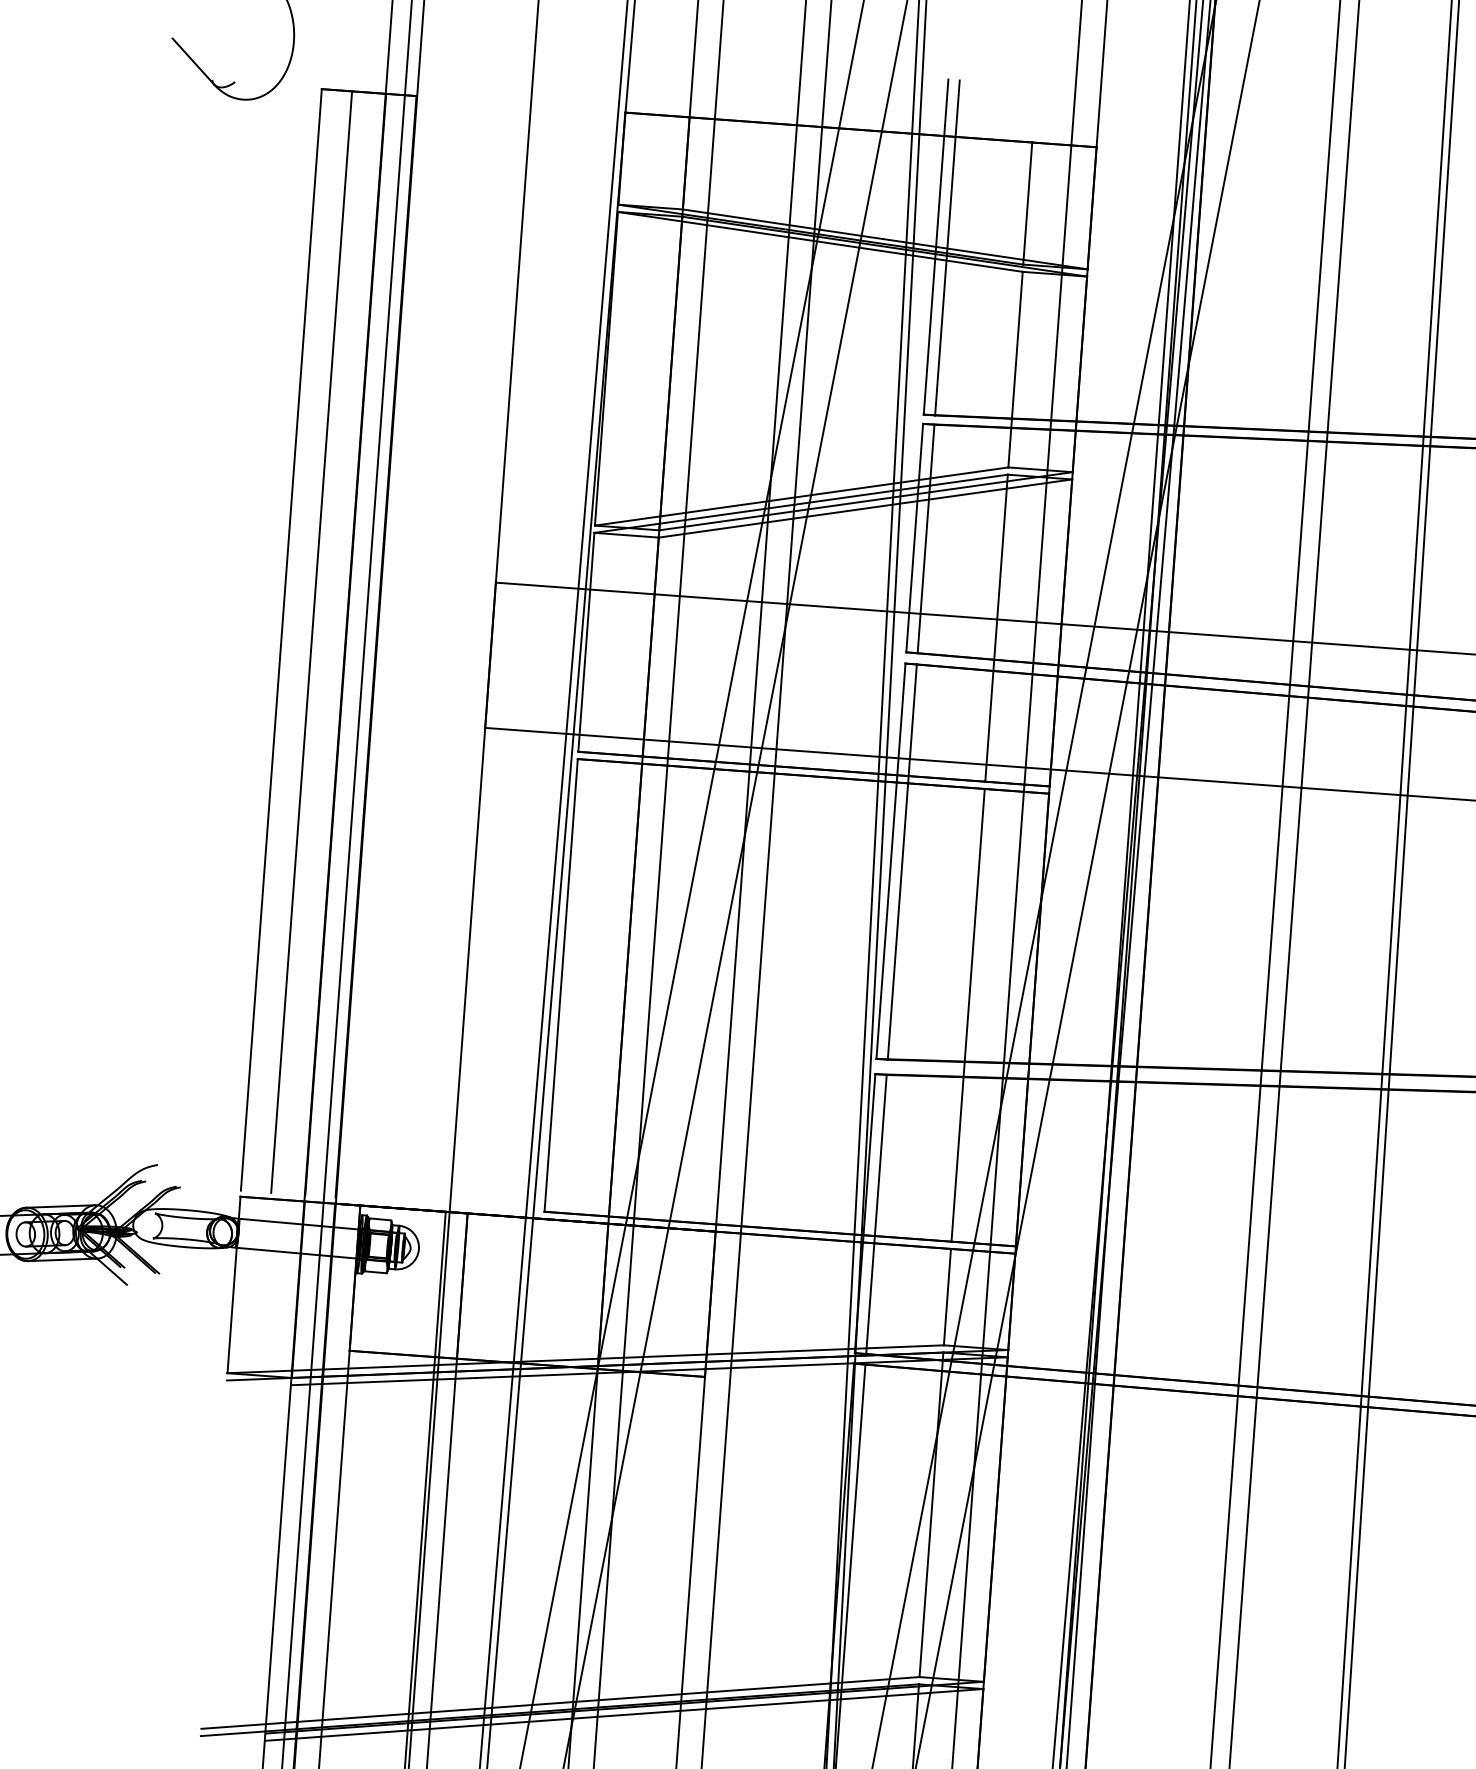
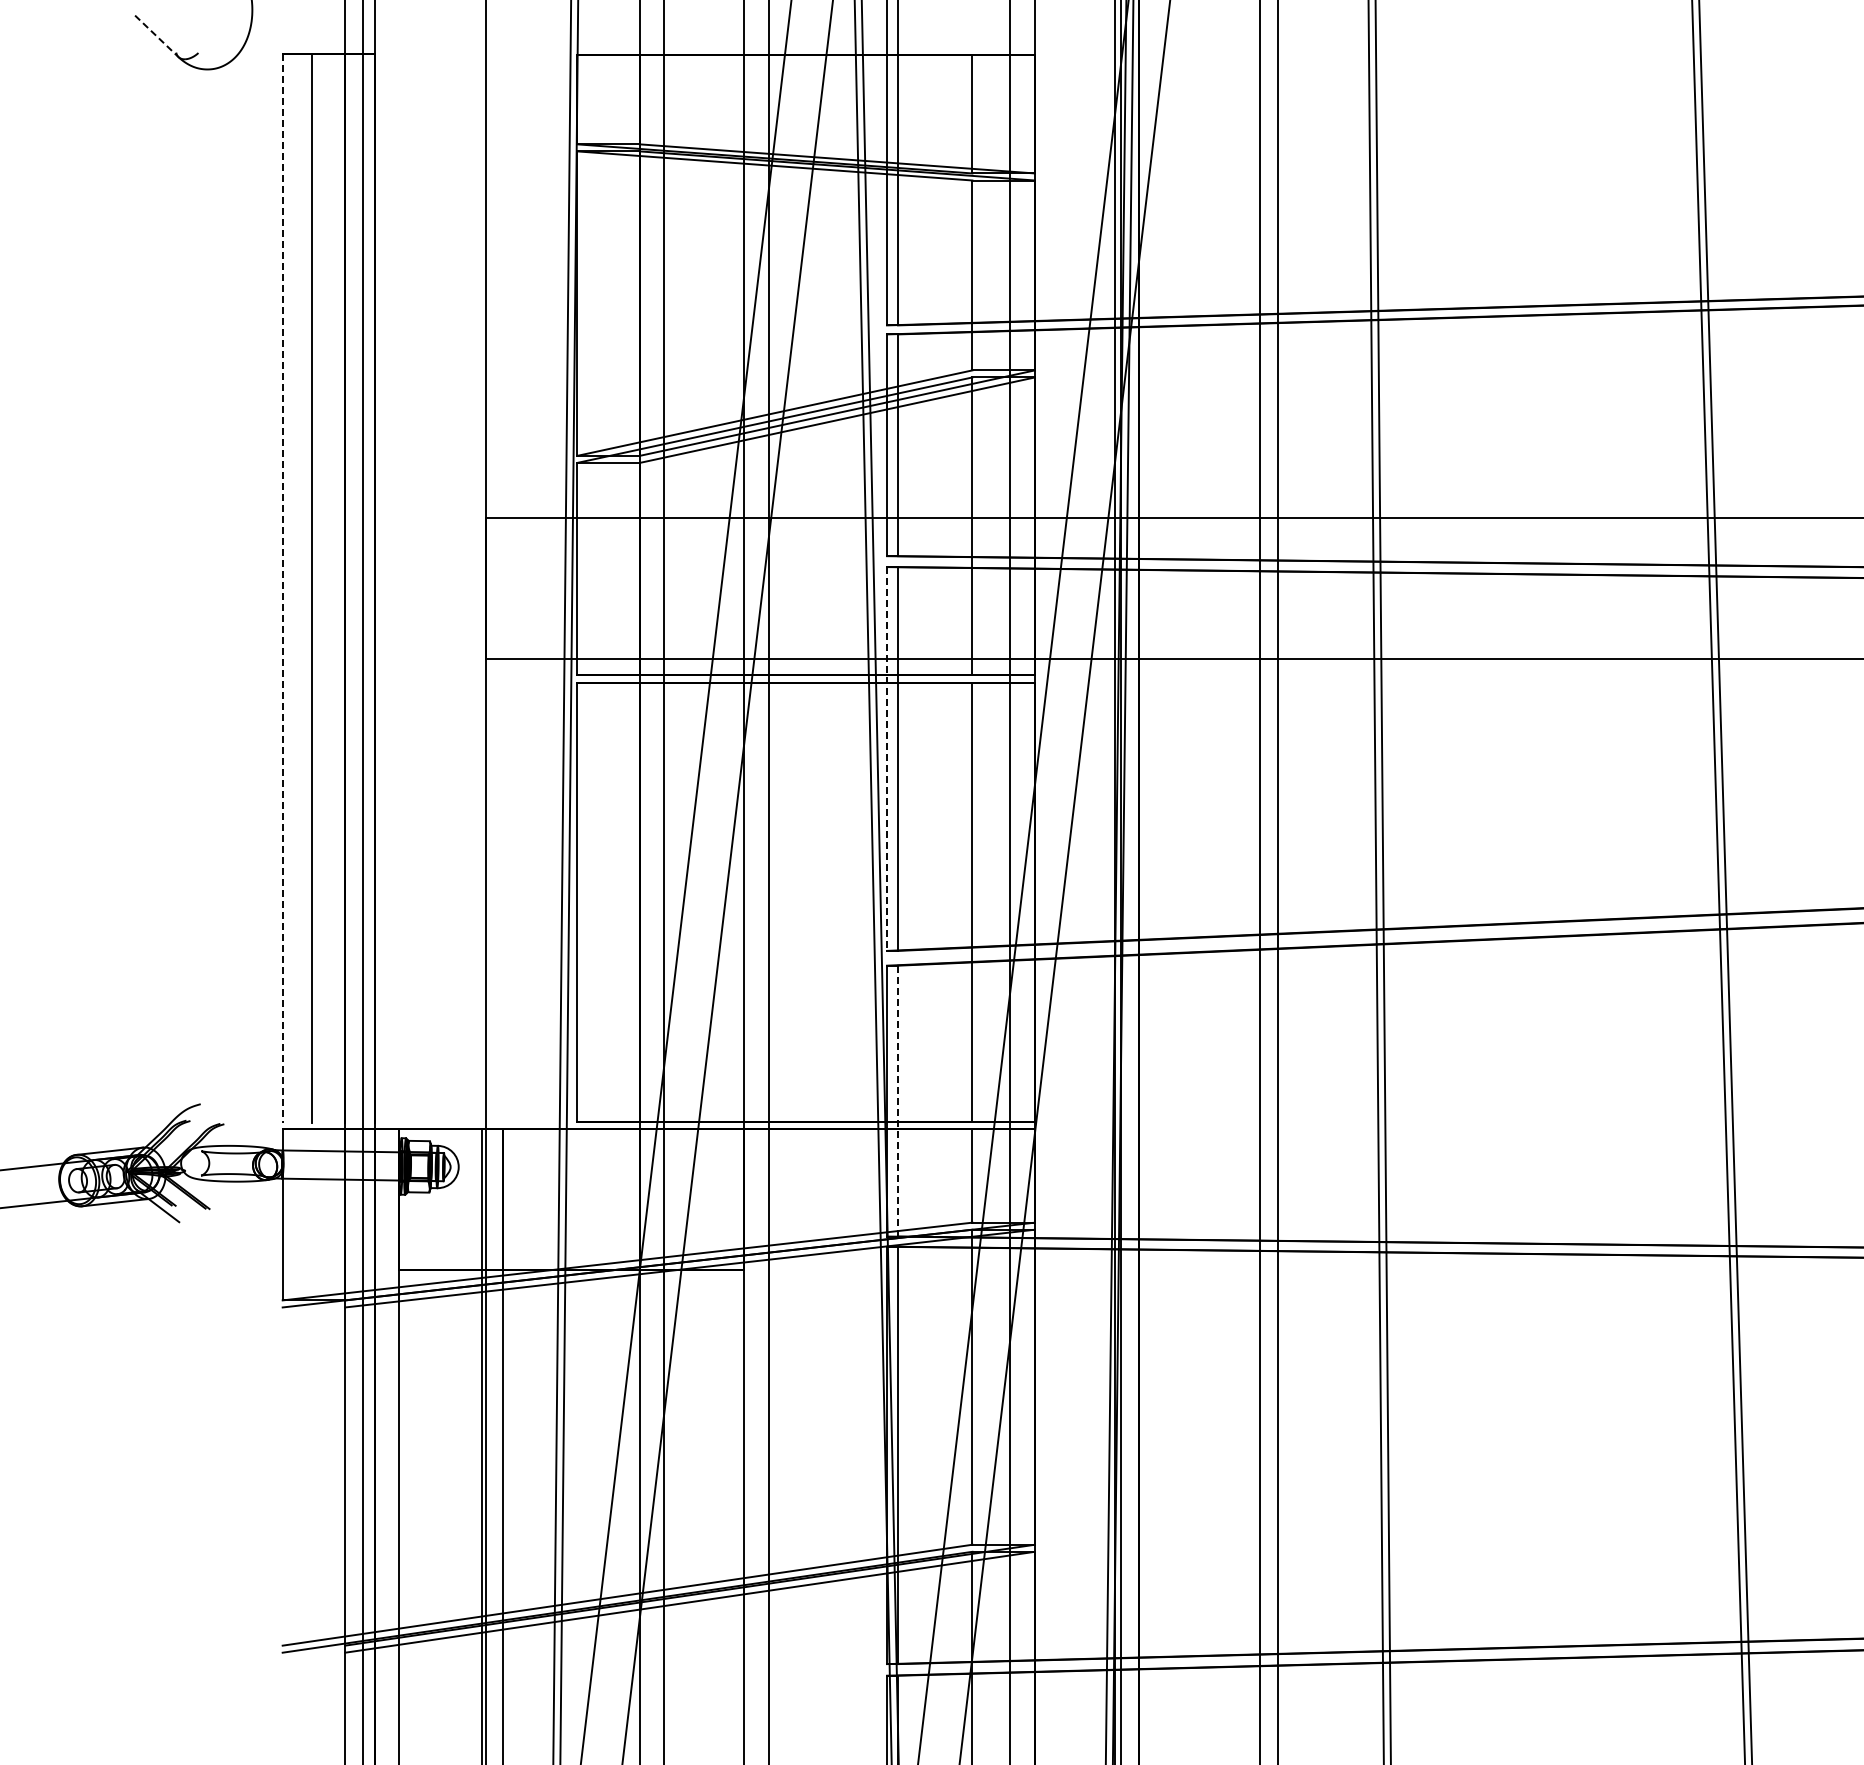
line: (194, 61) -> (157, 36), solid -> dashed
line: (281, 639) -> (282, 588), solid -> dashed
line: (891, 861) -> (887, 759), solid -> dashed
line: (876, 1214) -> (898, 1101), solid -> dashed

